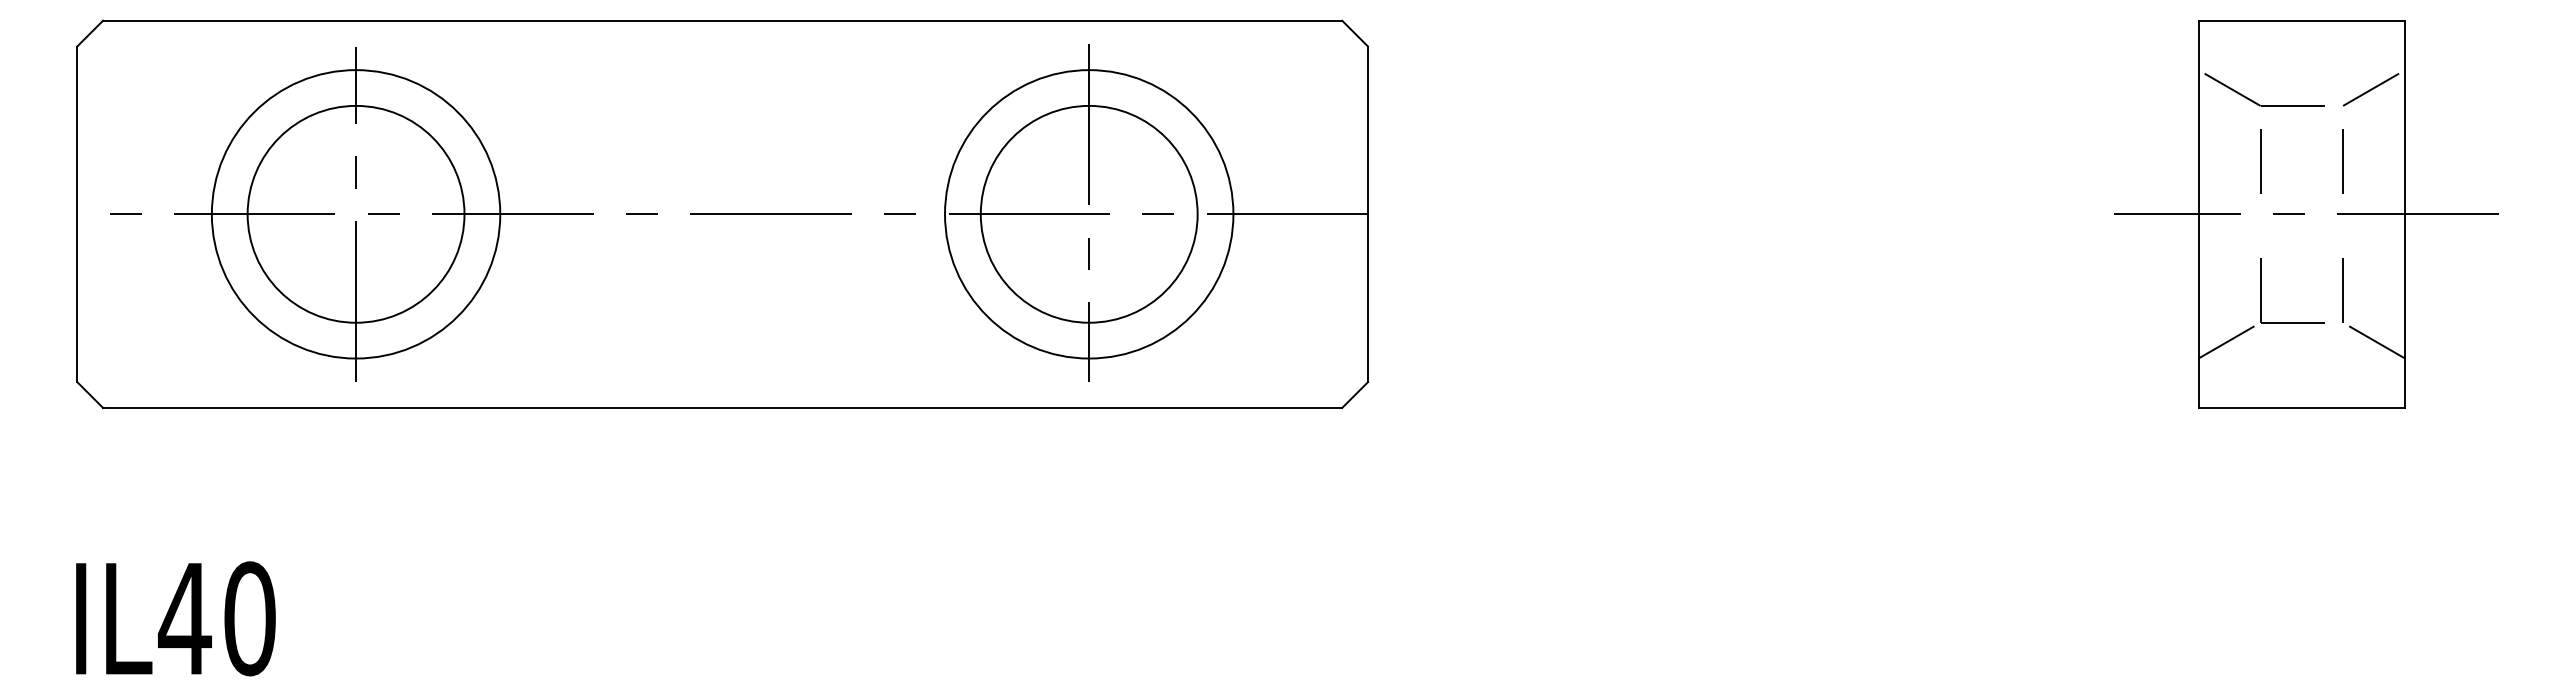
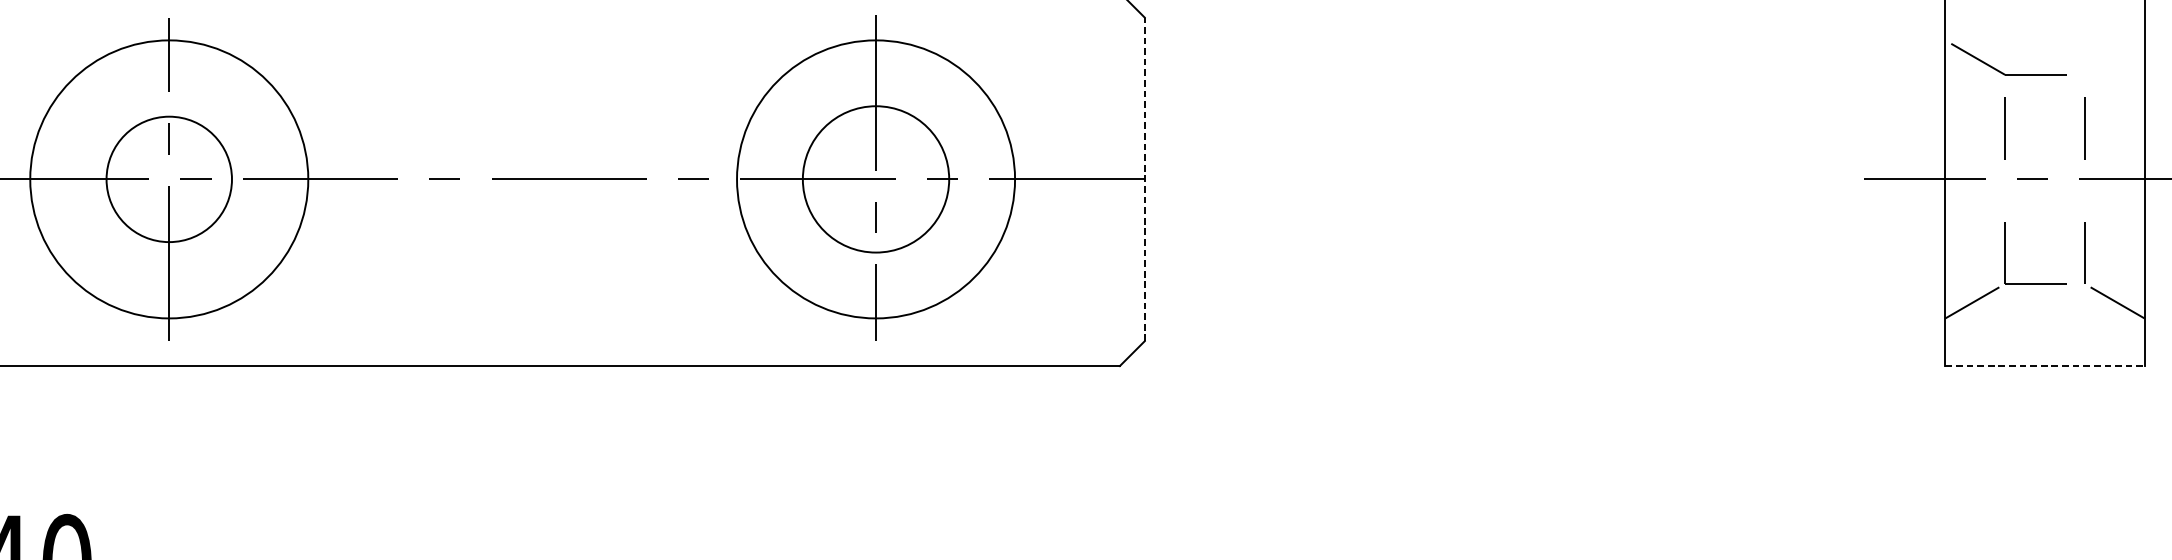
line: (2374, 87) -> (2115, 57), removed
circle: (355, 213) -> (168, 178), size x0.6
circle: (1088, 213) -> (875, 178), size x0.7
line: (1368, 214) -> (1145, 179), solid -> dashed
line: (2302, 407) -> (2045, 365), solid -> dashed

